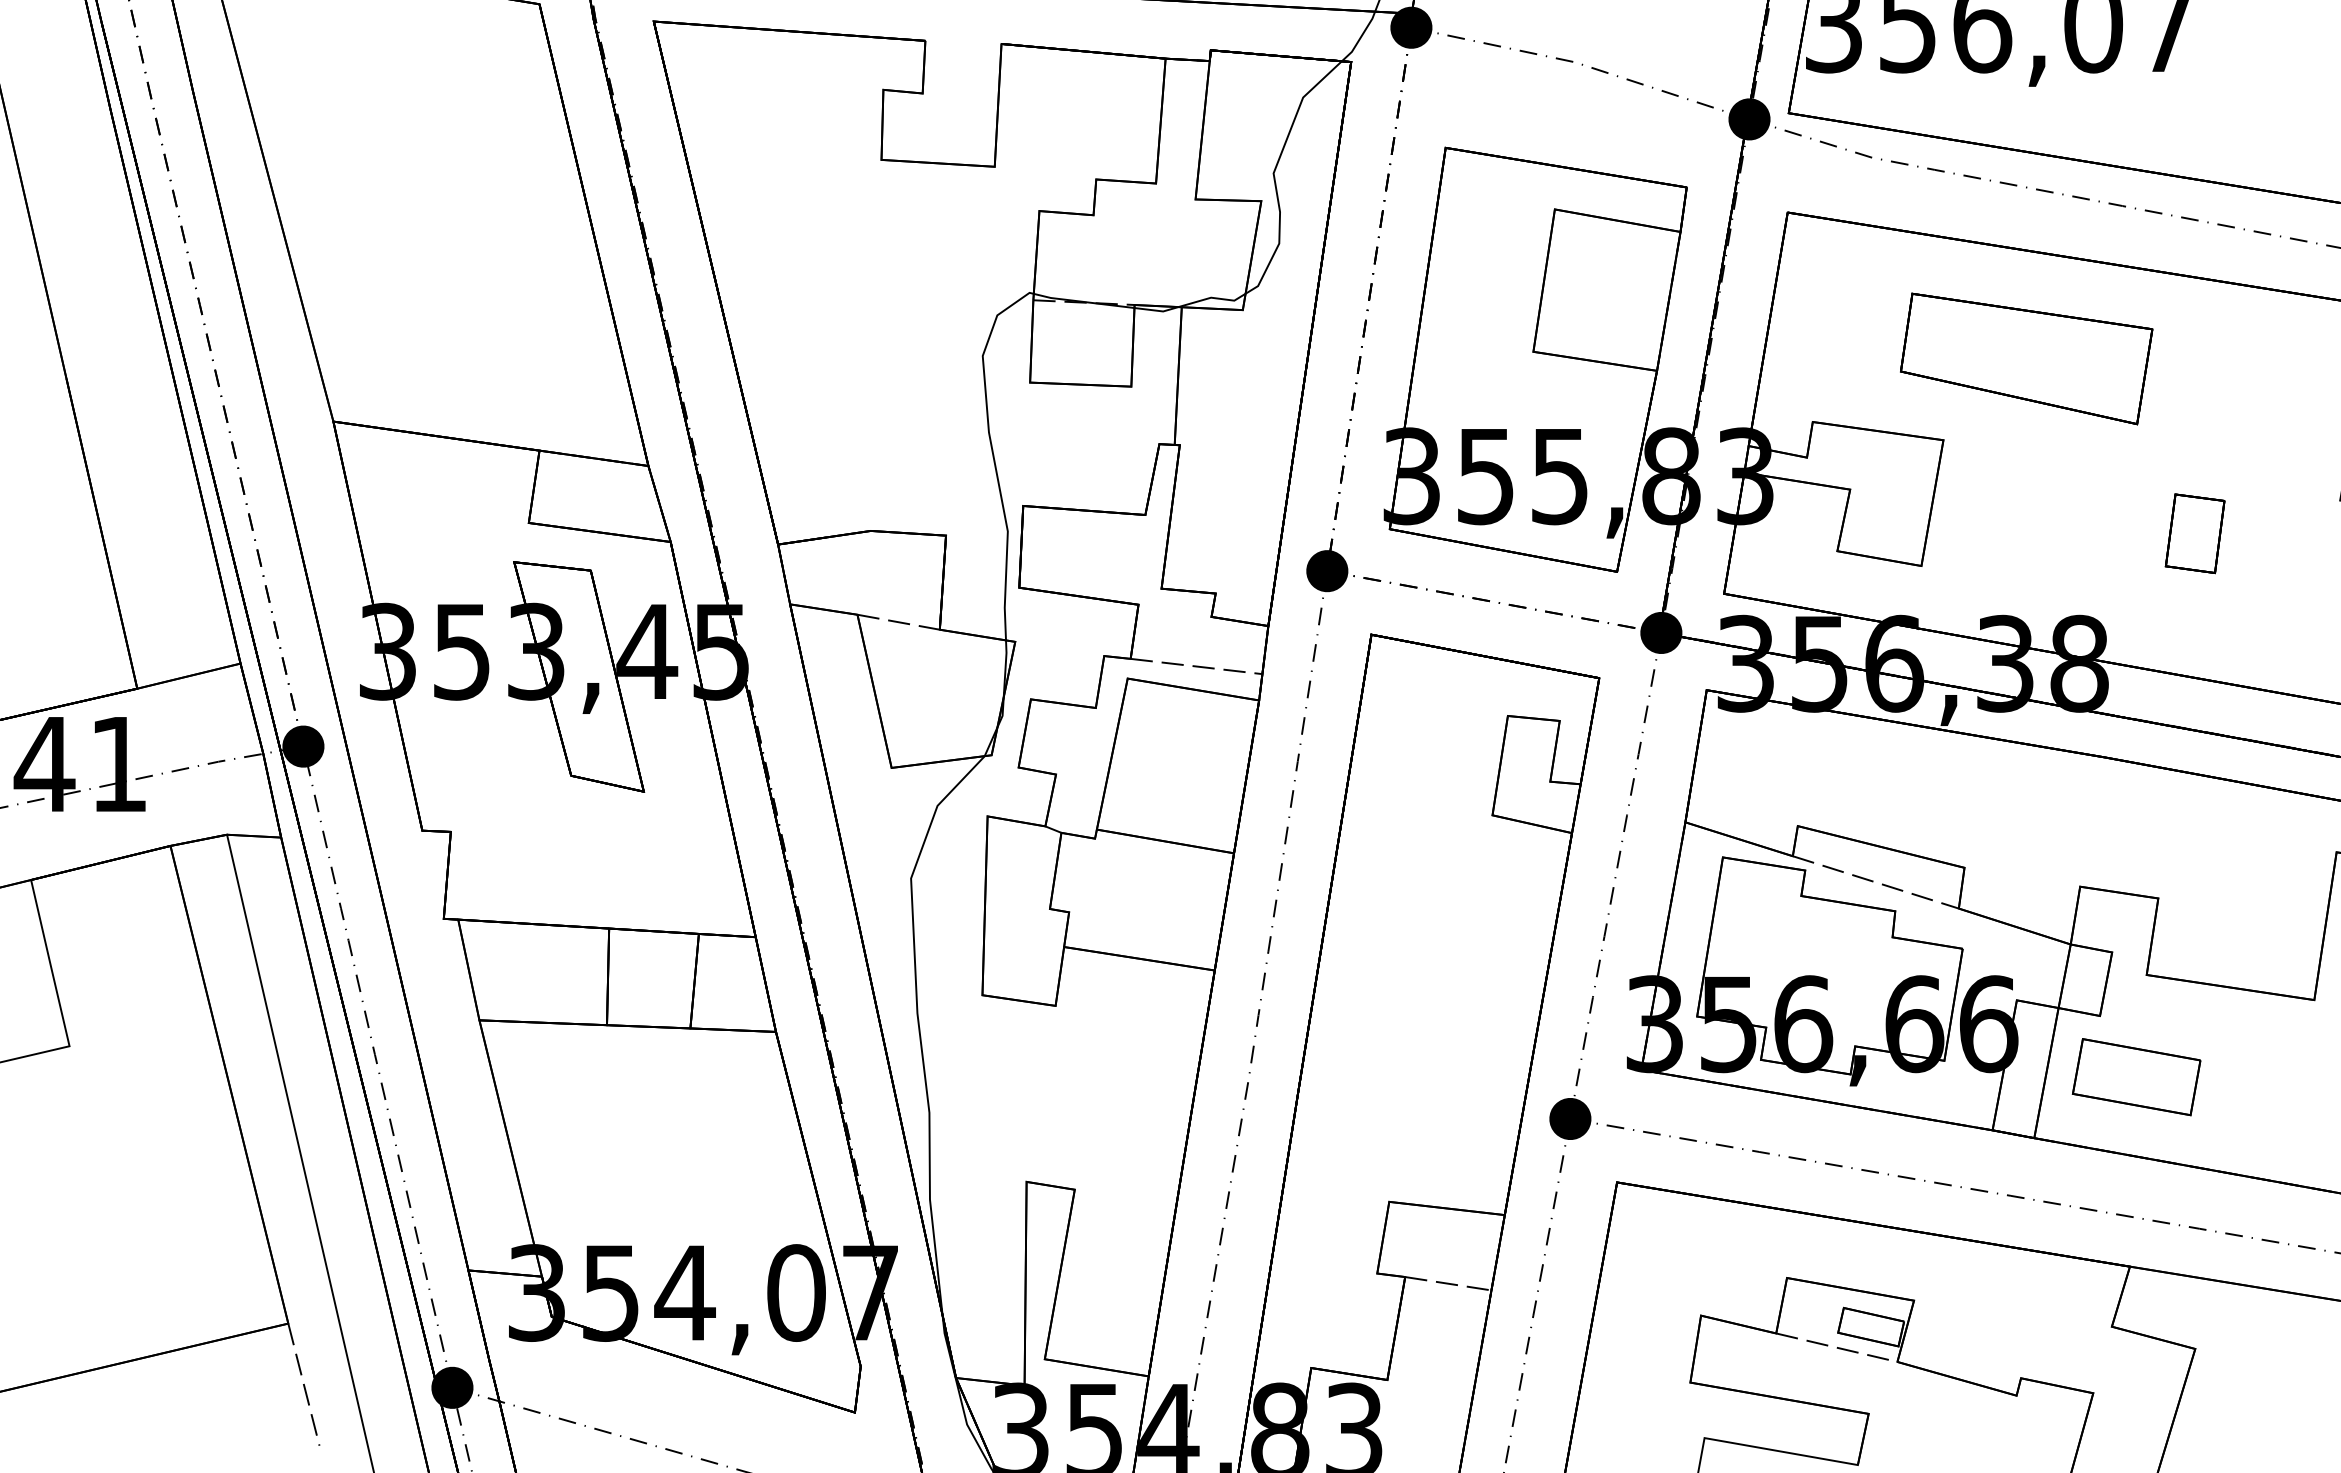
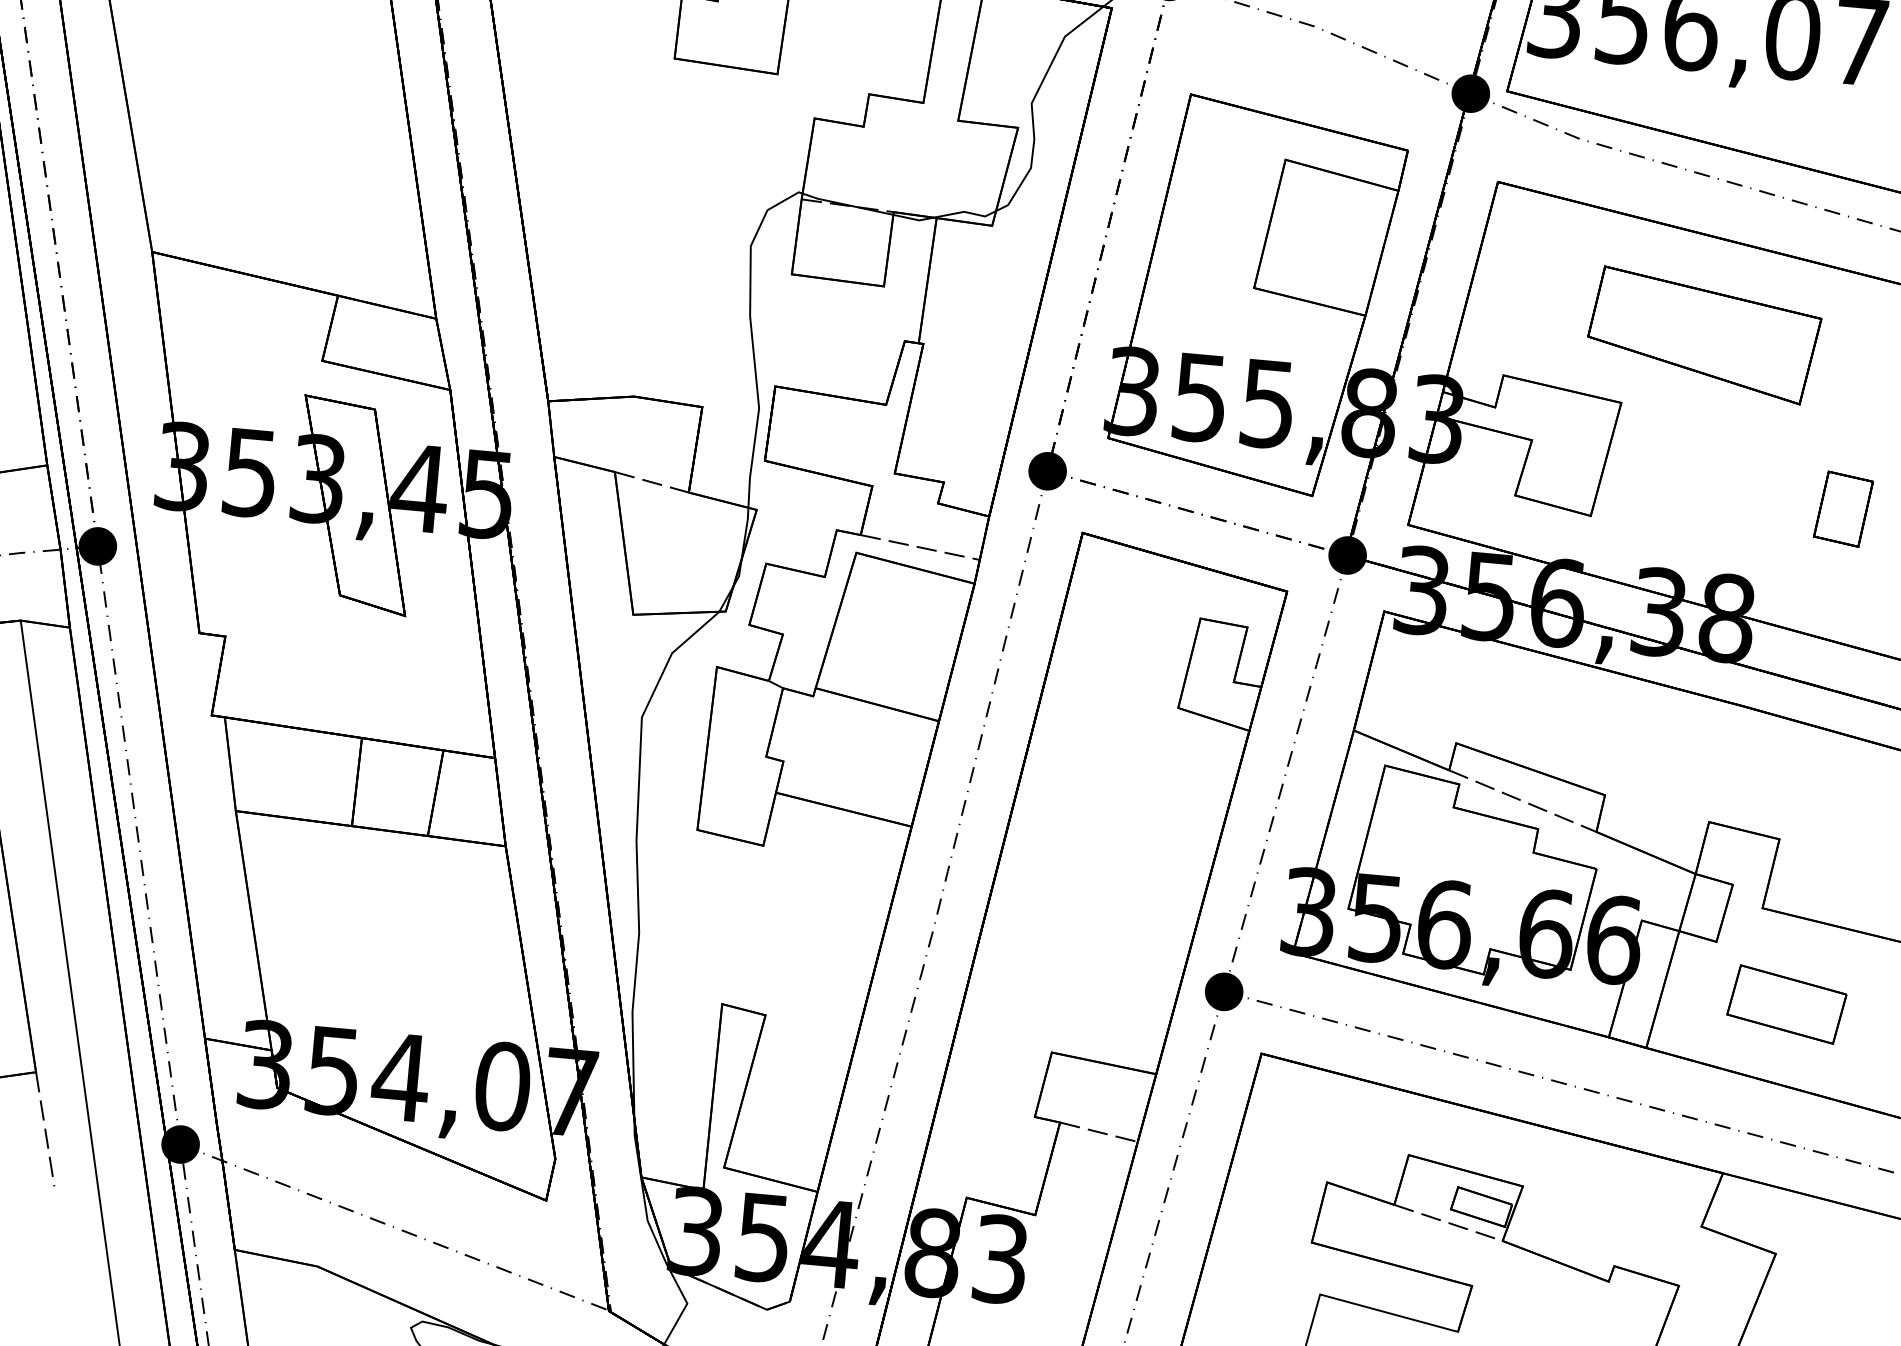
part: (2136, 1077) -> (1786, 1004), moved

